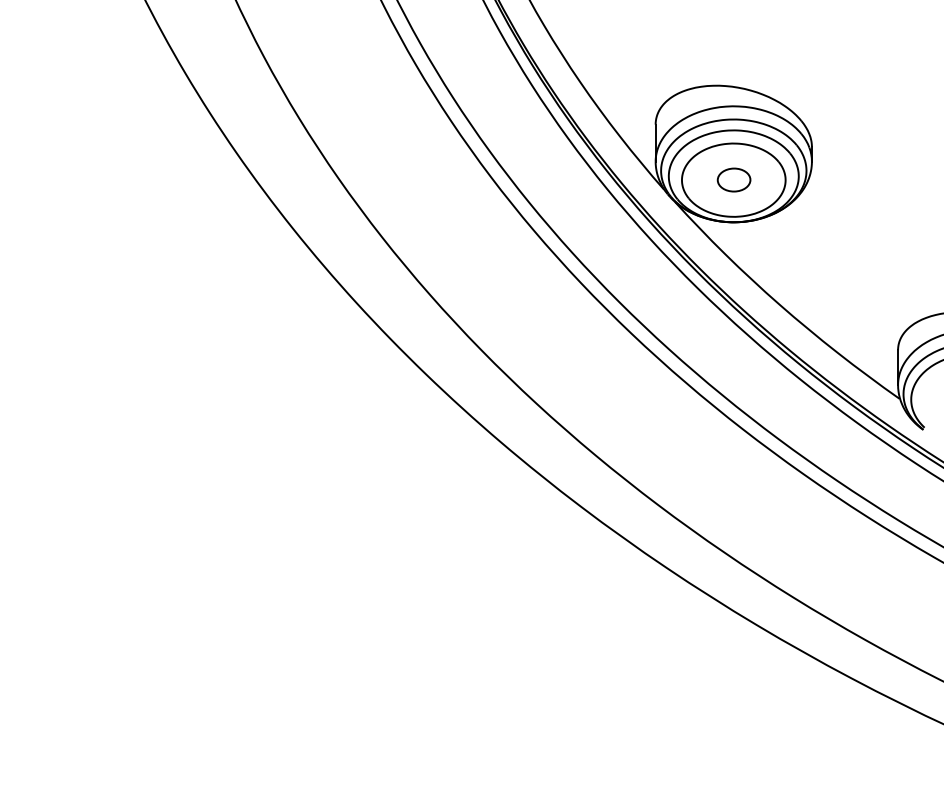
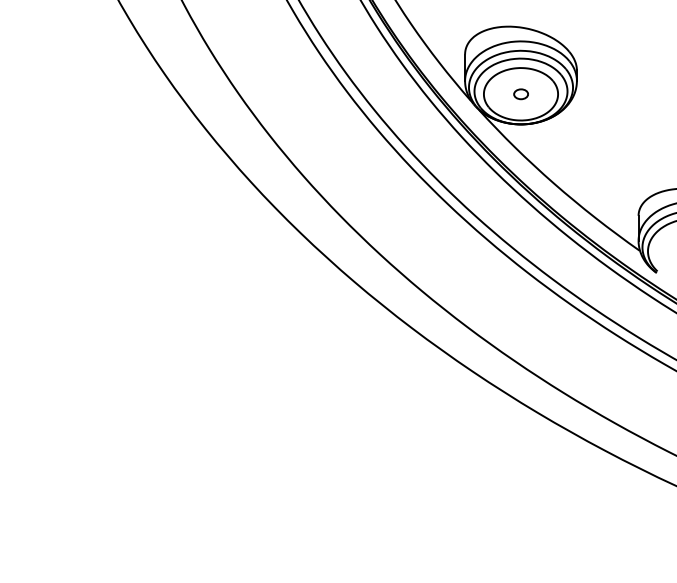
part: (733, 180) -> (520, 94), size x0.6

